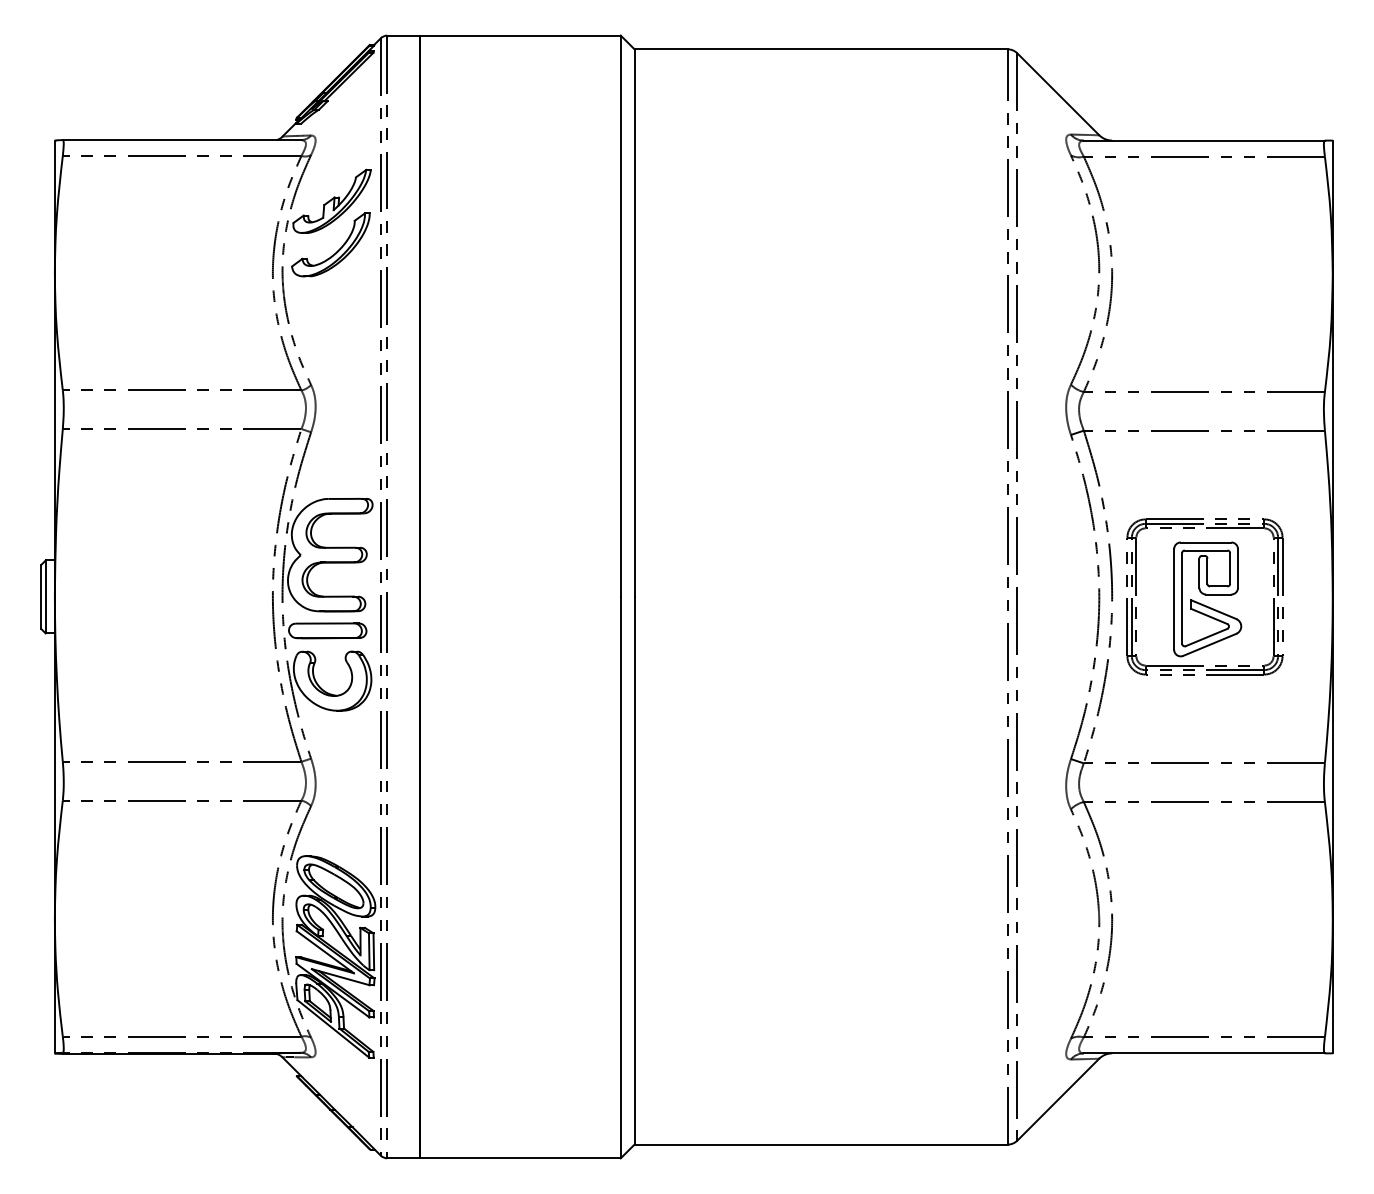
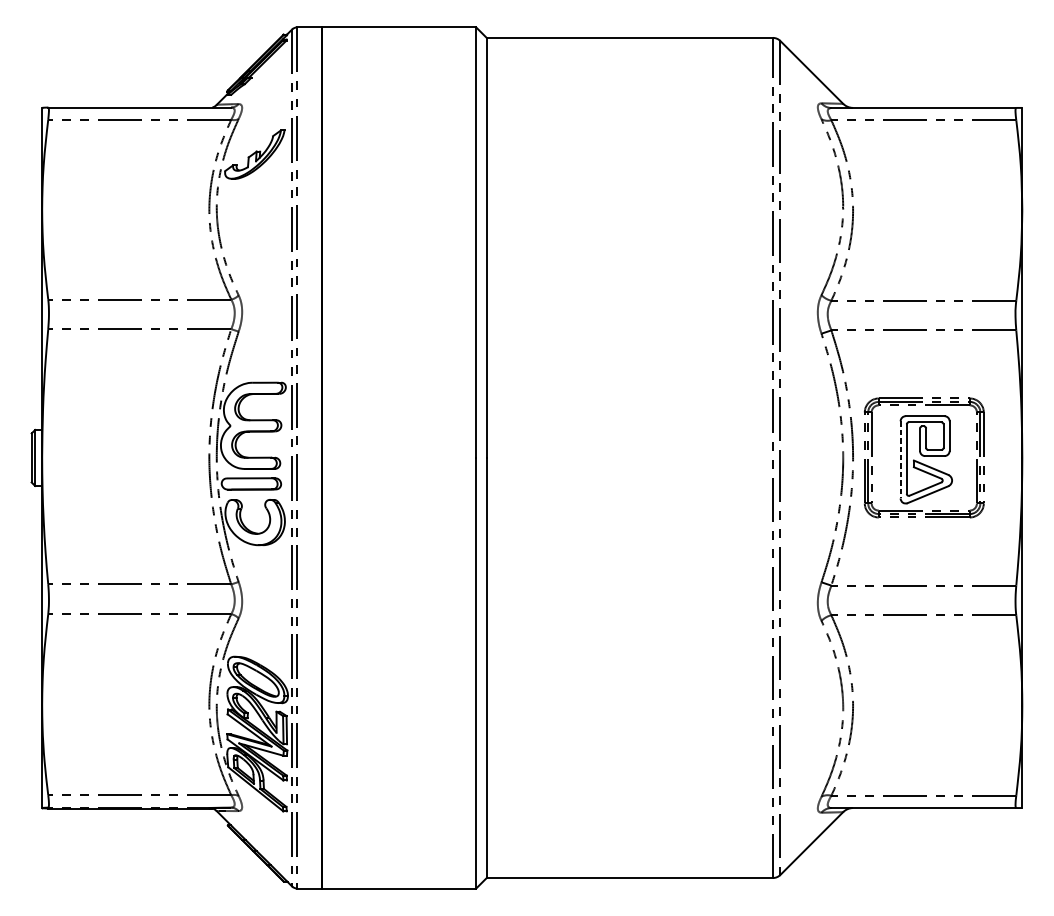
part: (337, 250) -> (258, 192), removed
line: (1174, 599) -> (900, 459), solid -> dashed

